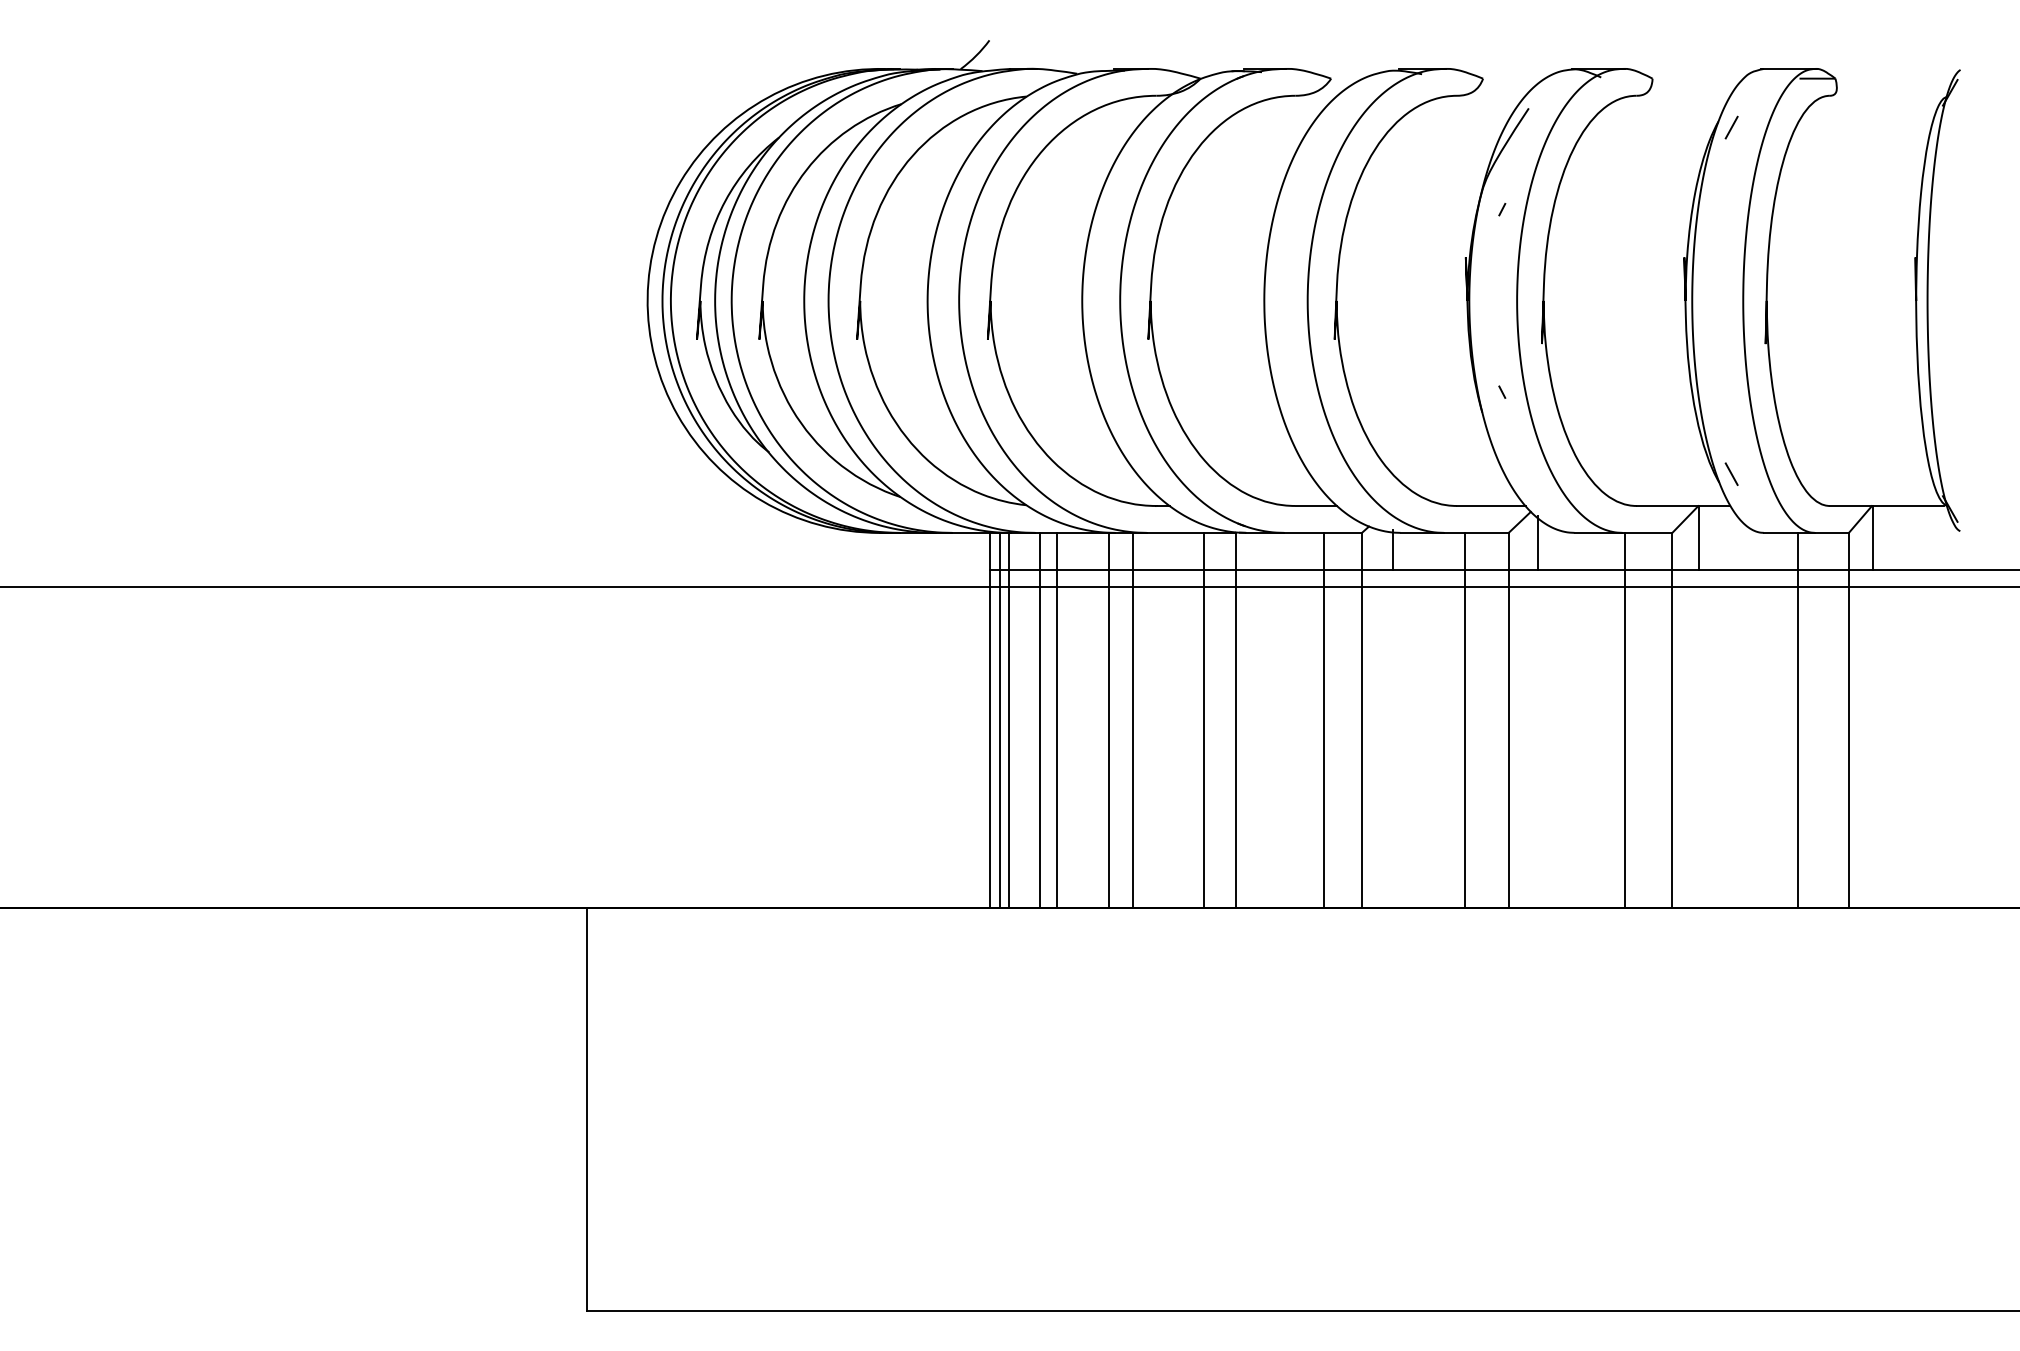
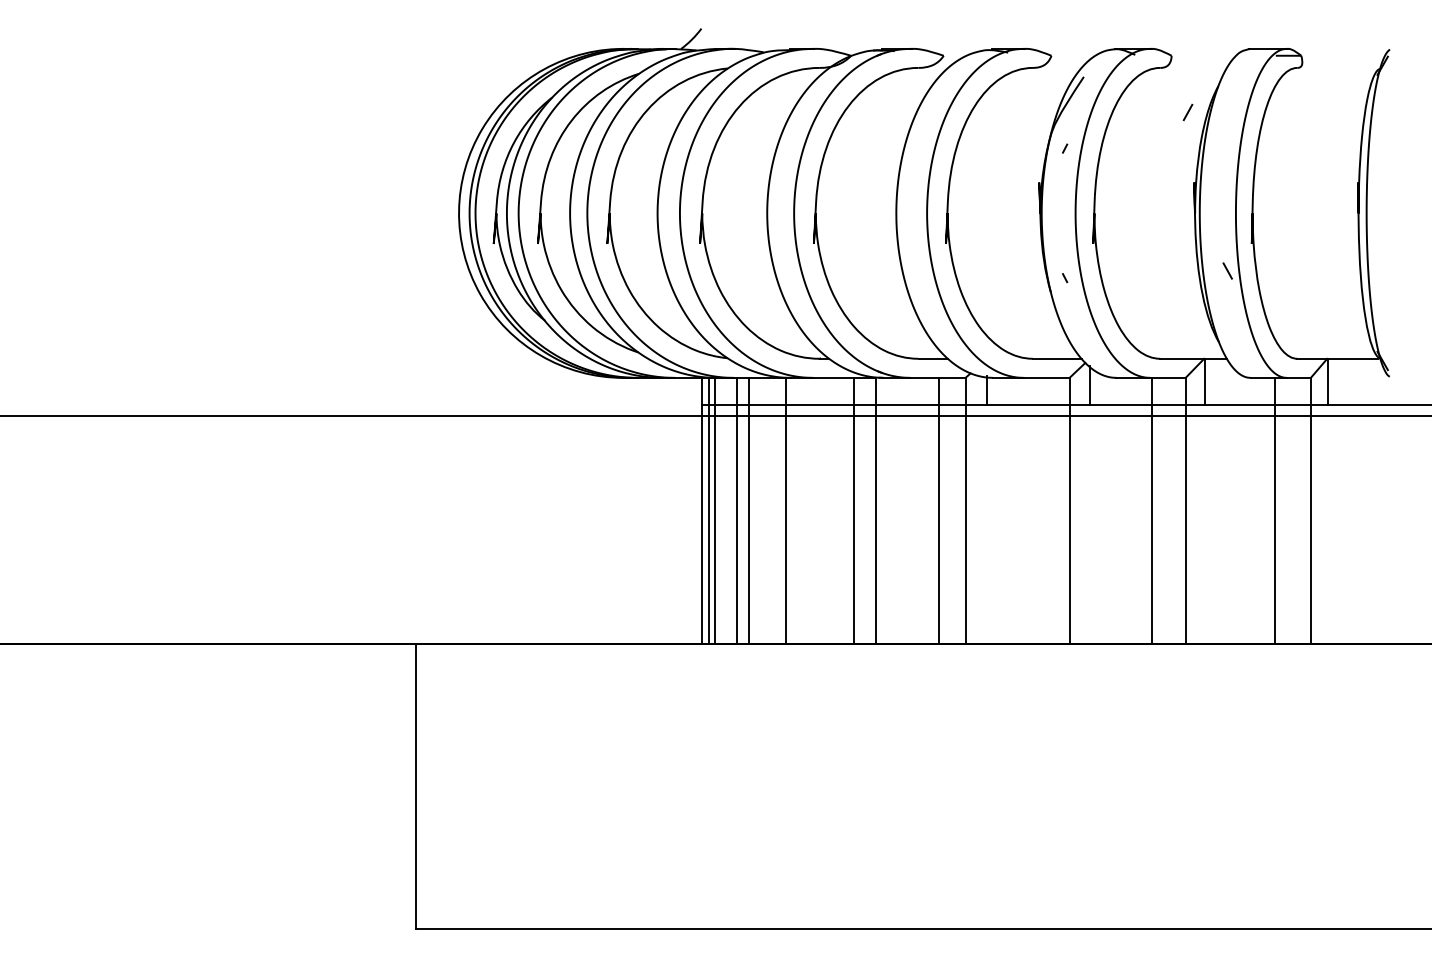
line: (1731, 127) -> (1187, 112), moved
line: (1731, 473) -> (1227, 270), moved
line: (1133, 720) -> (803, 510), removed
line: (1465, 720) -> (1038, 510), removed

